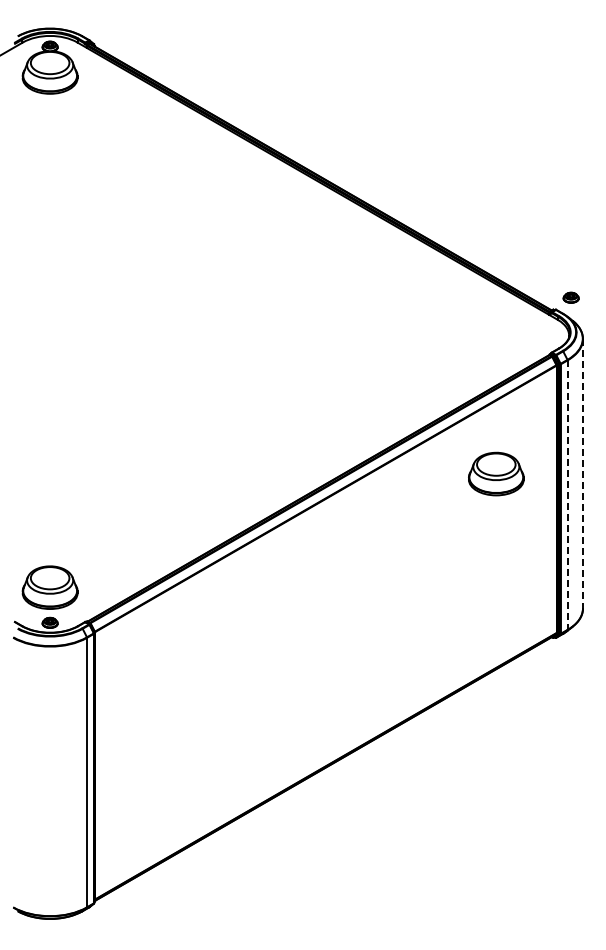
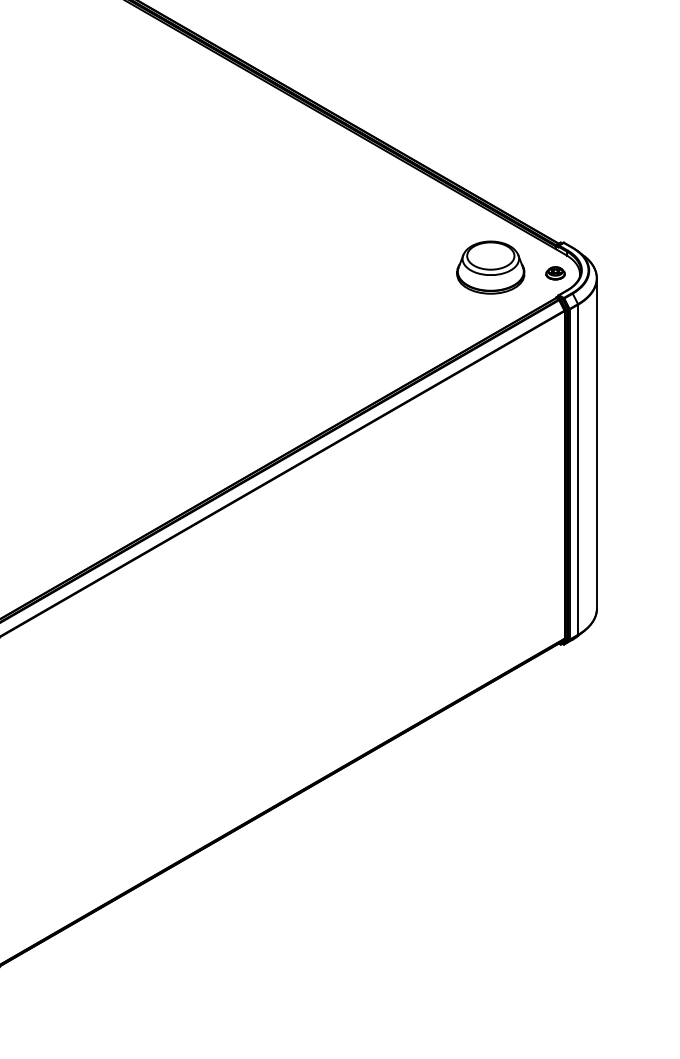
part: (570, 297) -> (554, 273), moved
part: (496, 473) -> (491, 266), moved
line: (582, 473) -> (596, 443), dashed -> solid
line: (567, 495) -> (577, 470), dashed -> solid

